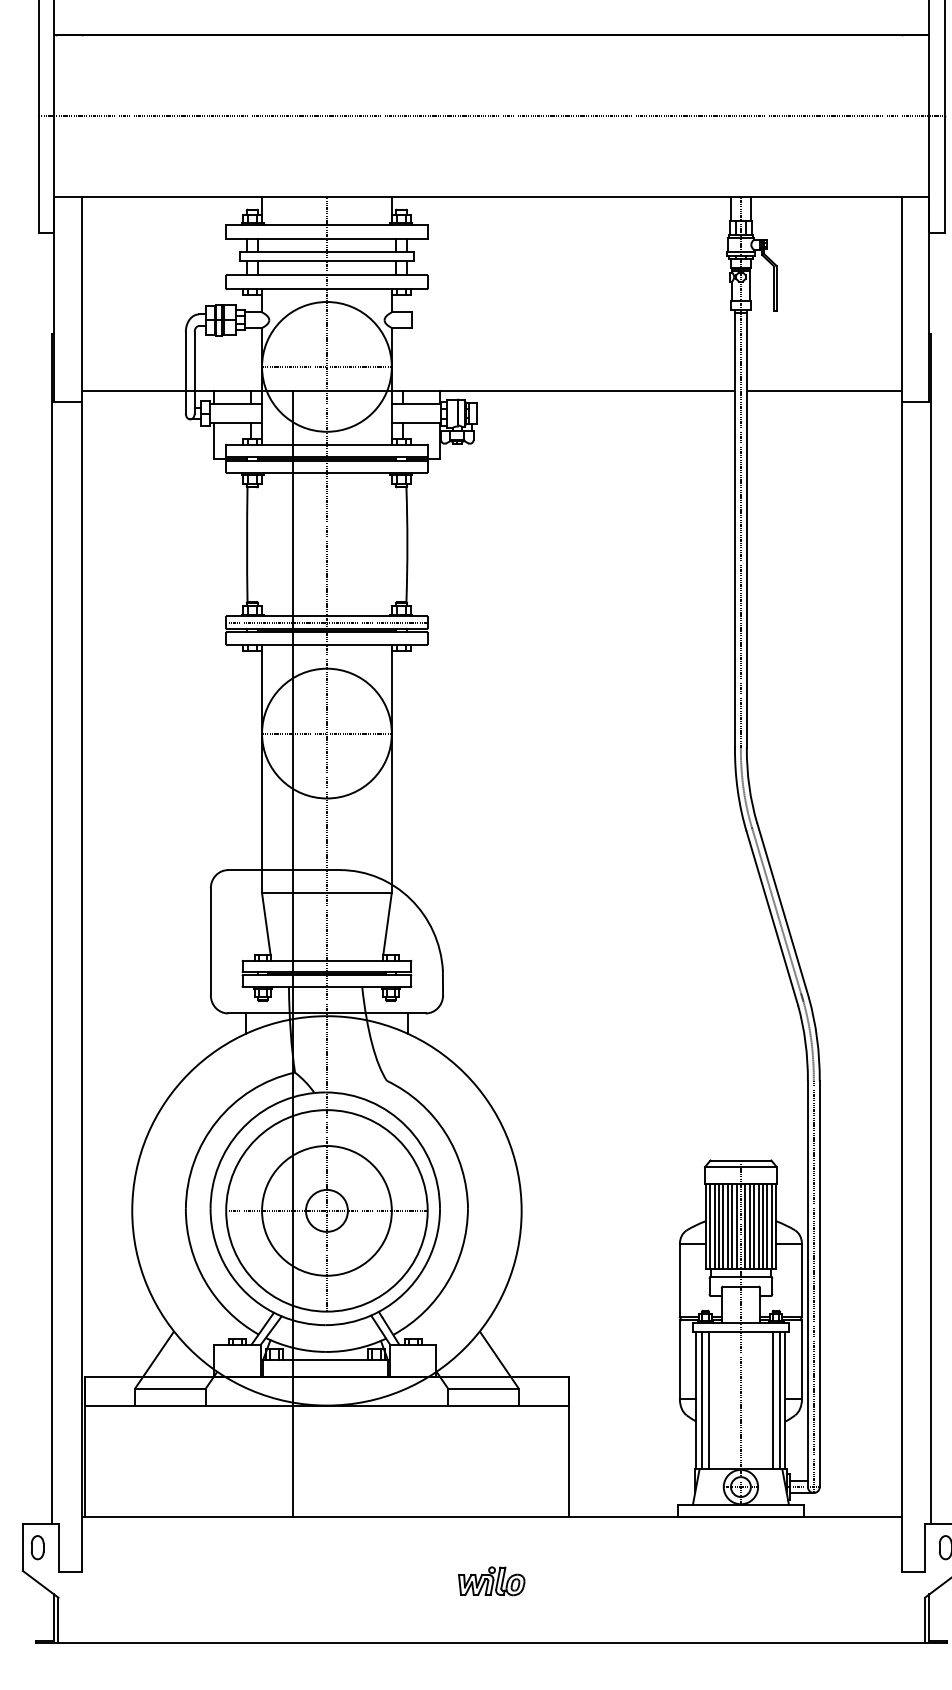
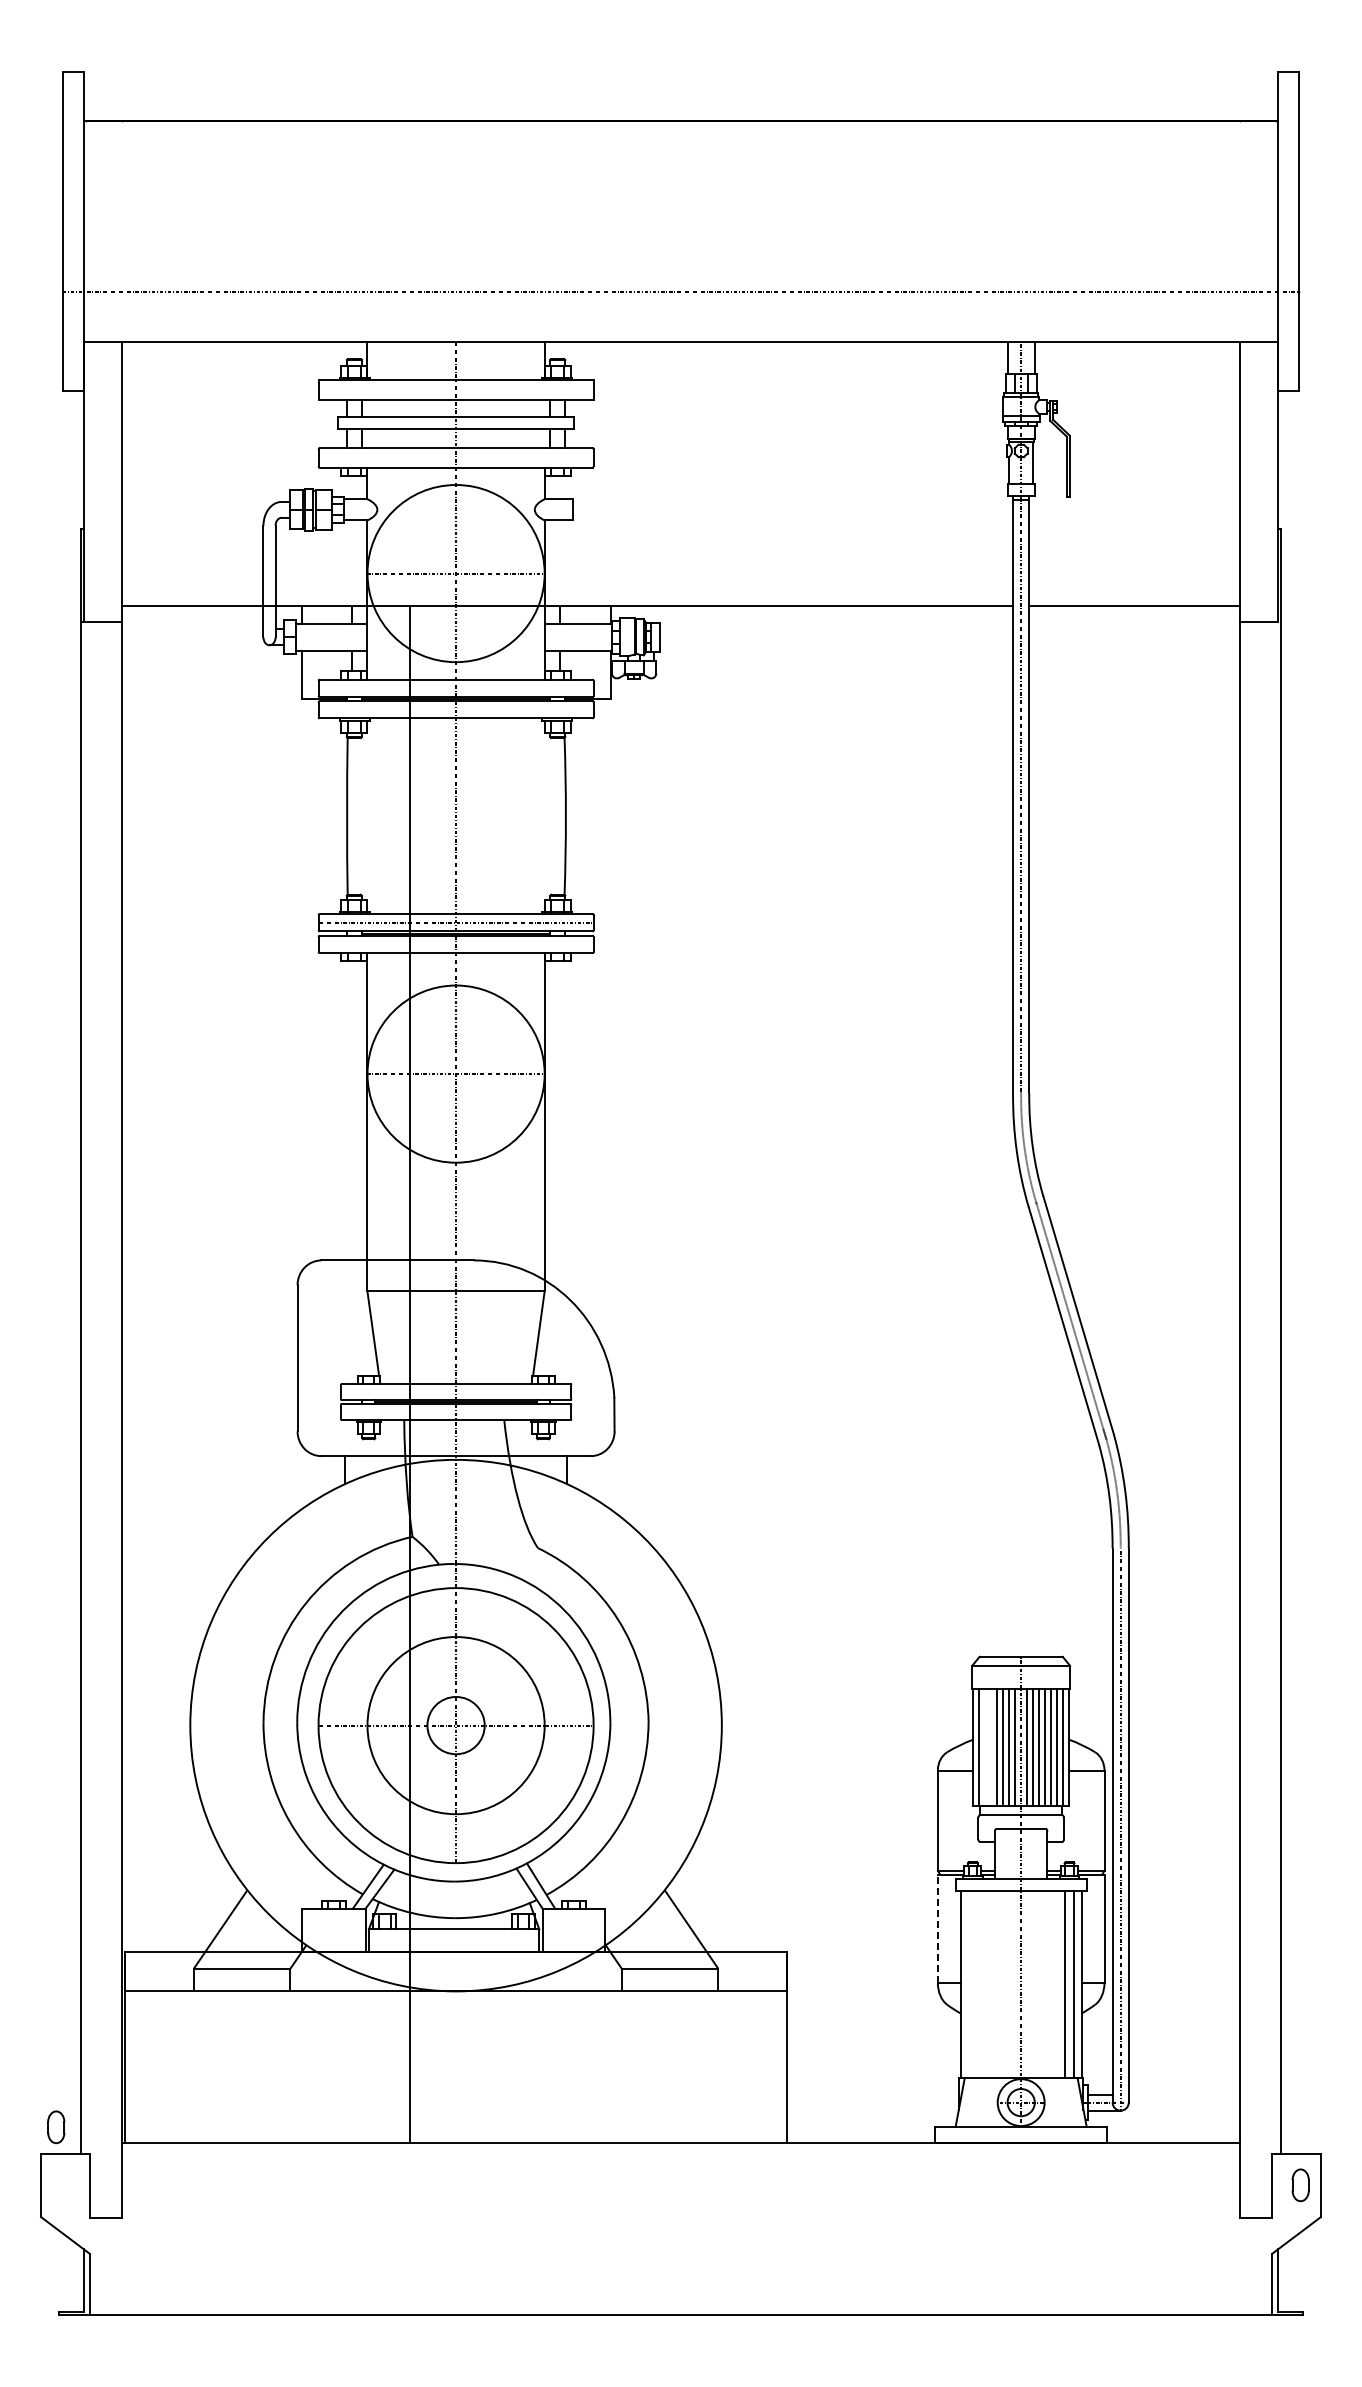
line: (491, 116) -> (680, 292), moved
line: (714, 1226) -> (985, 1746), removed
line: (719, 1226) -> (991, 1746), removed
line: (679, 1359) -> (937, 1928), solid -> dashed
line: (701, 1400) -> (967, 1984), removed
line: (708, 1400) -> (977, 1984), removed
part: (37, 1547) -> (56, 2127), moved
part: (491, 1581) -> (680, 2231), removed

